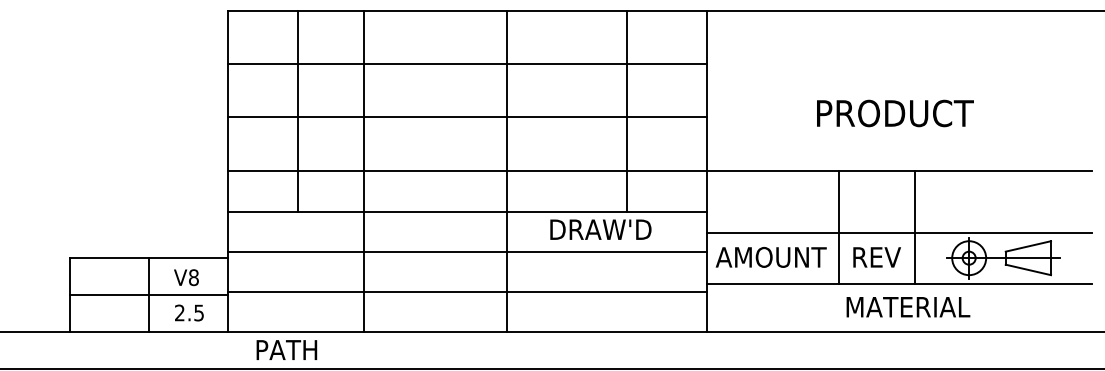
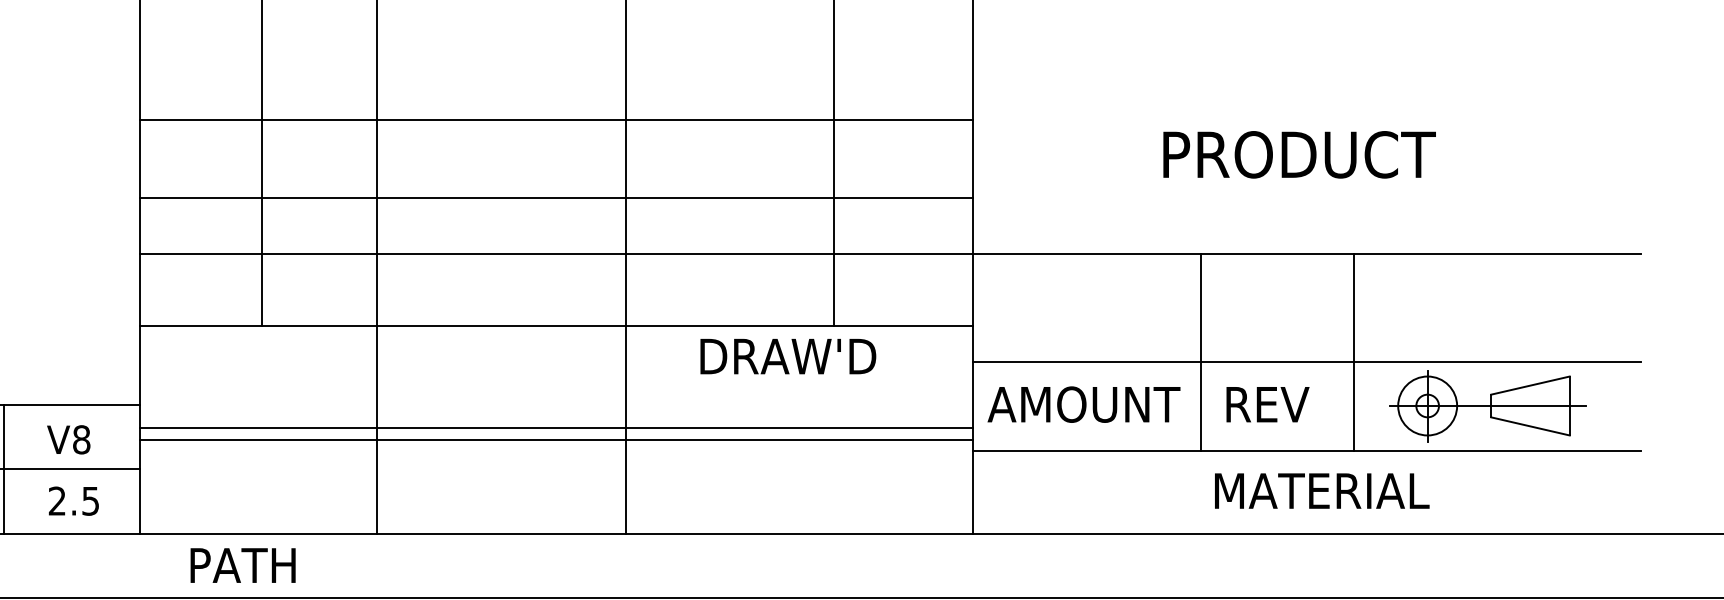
line: (467, 64) -> (556, 120), moved
line: (467, 117) -> (556, 198), moved
line: (914, 226) -> (1353, 350), moved
line: (467, 251) -> (556, 427), moved
line: (467, 291) -> (556, 439), moved

